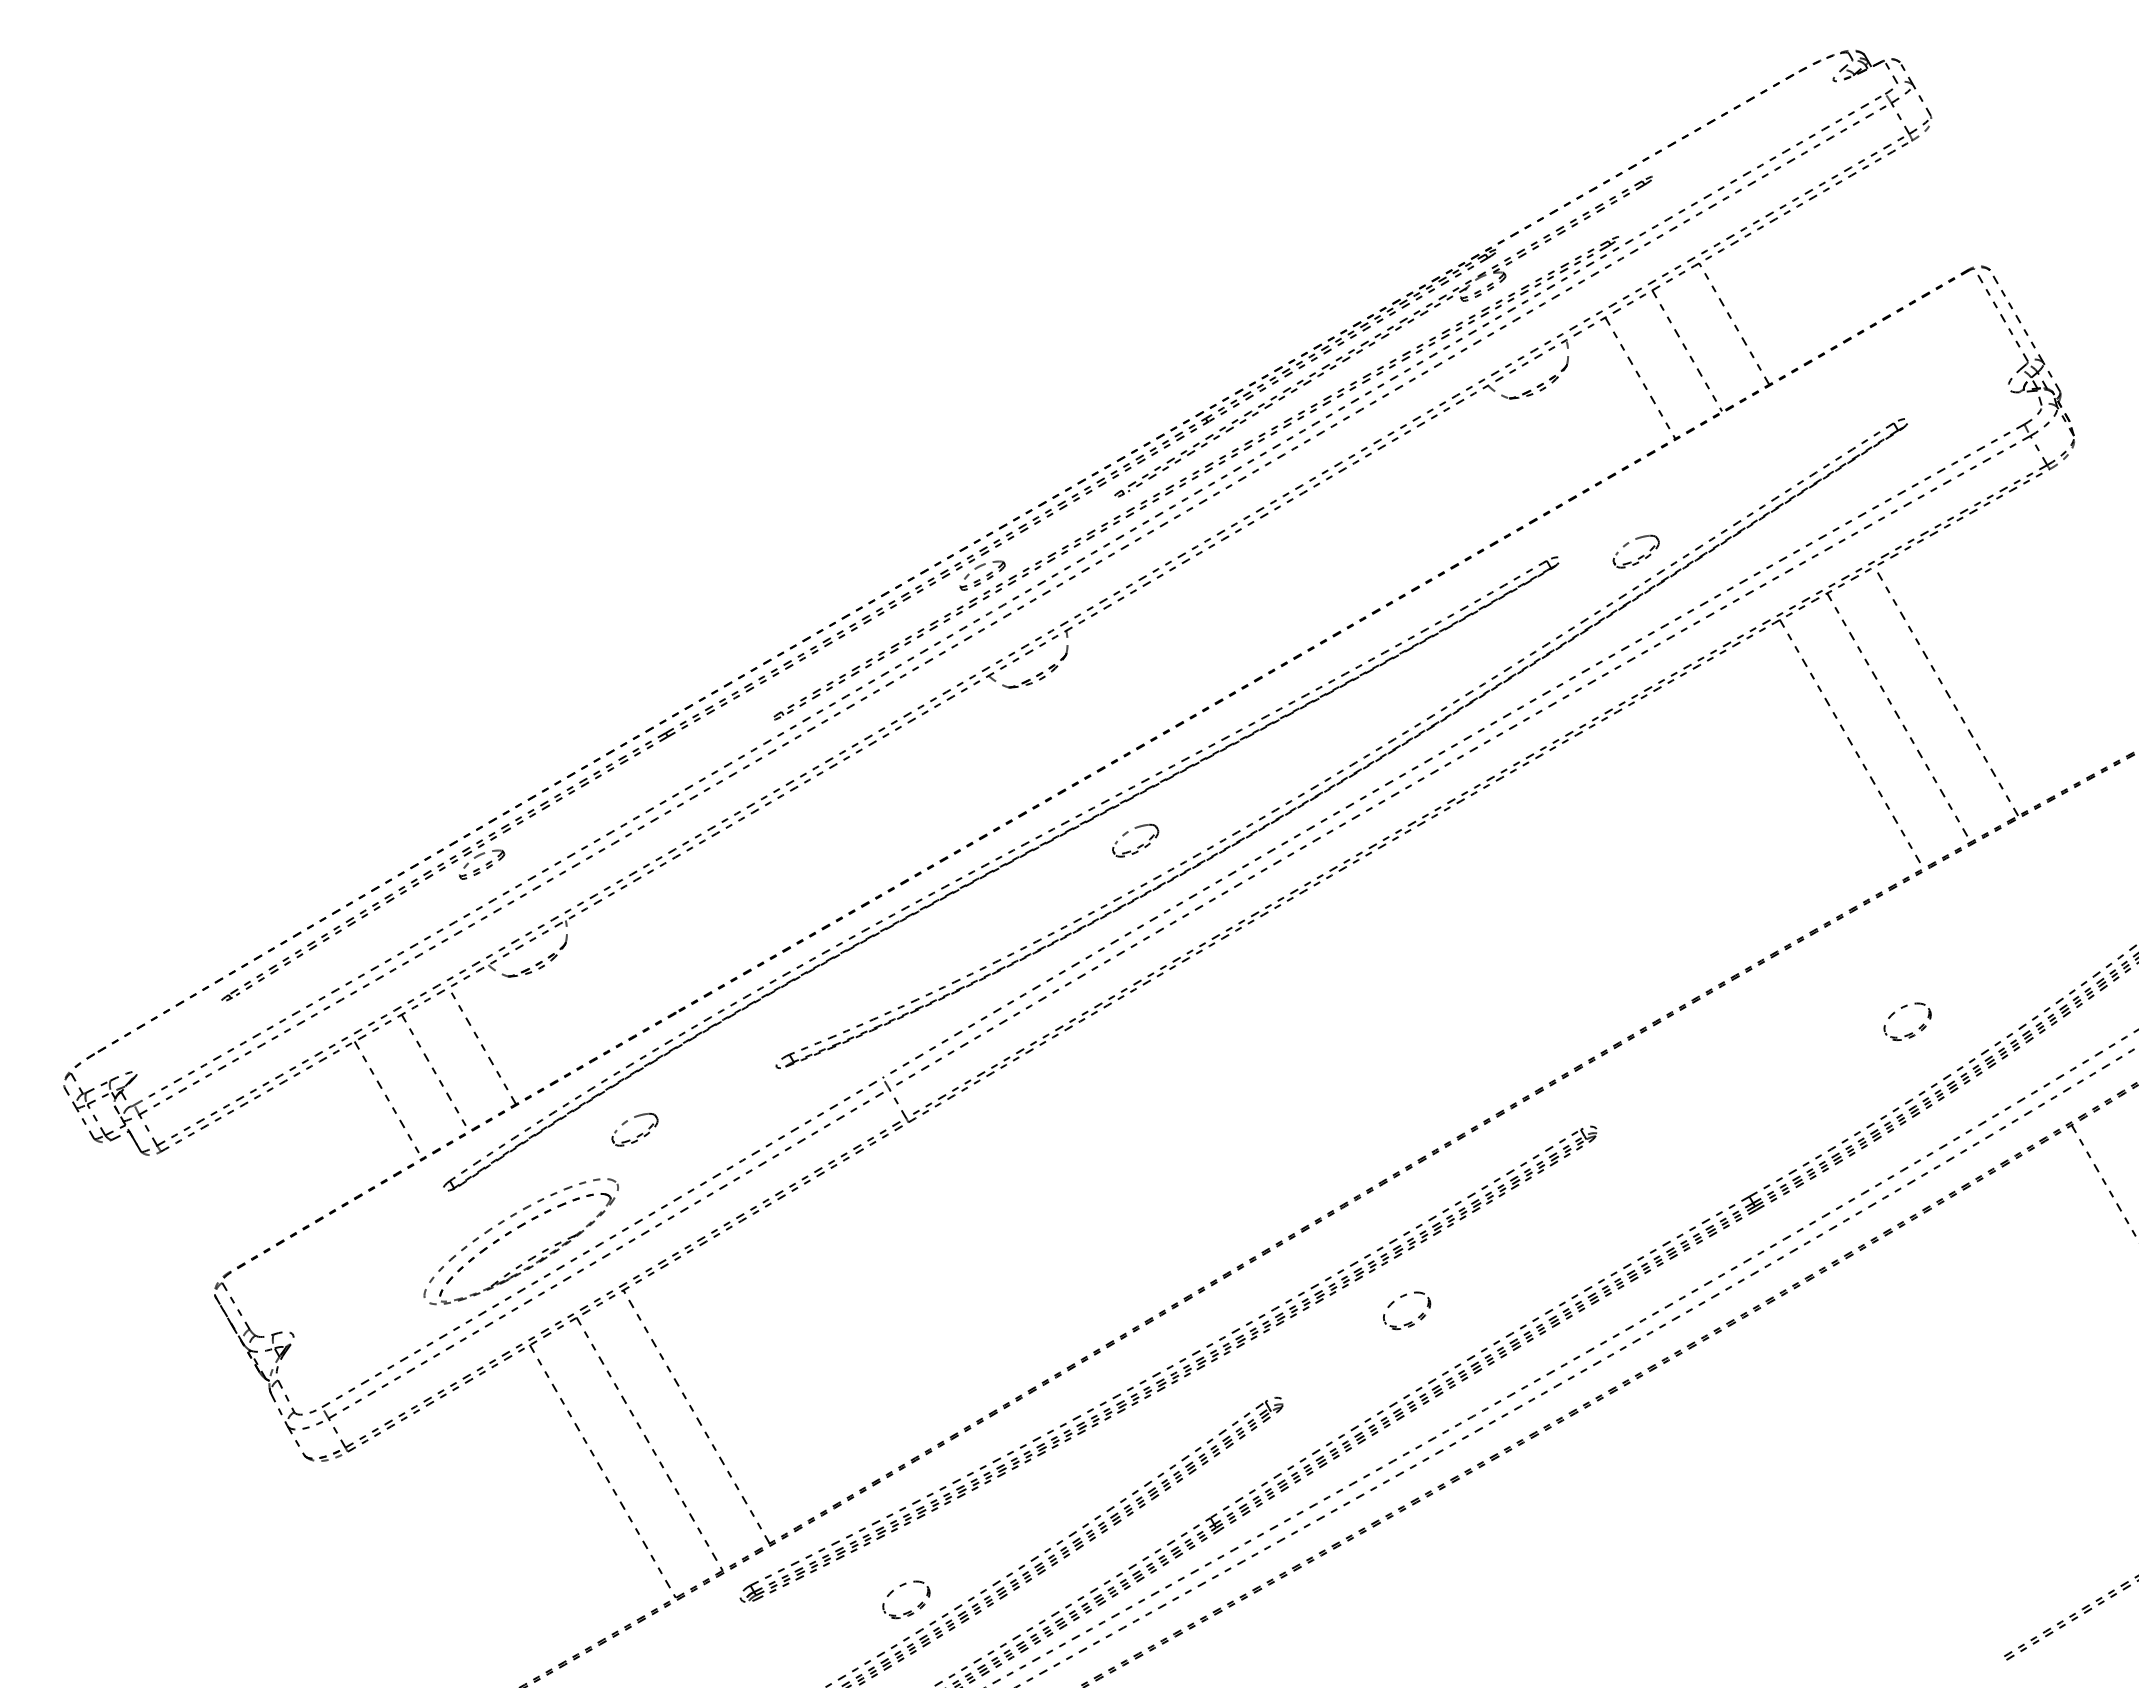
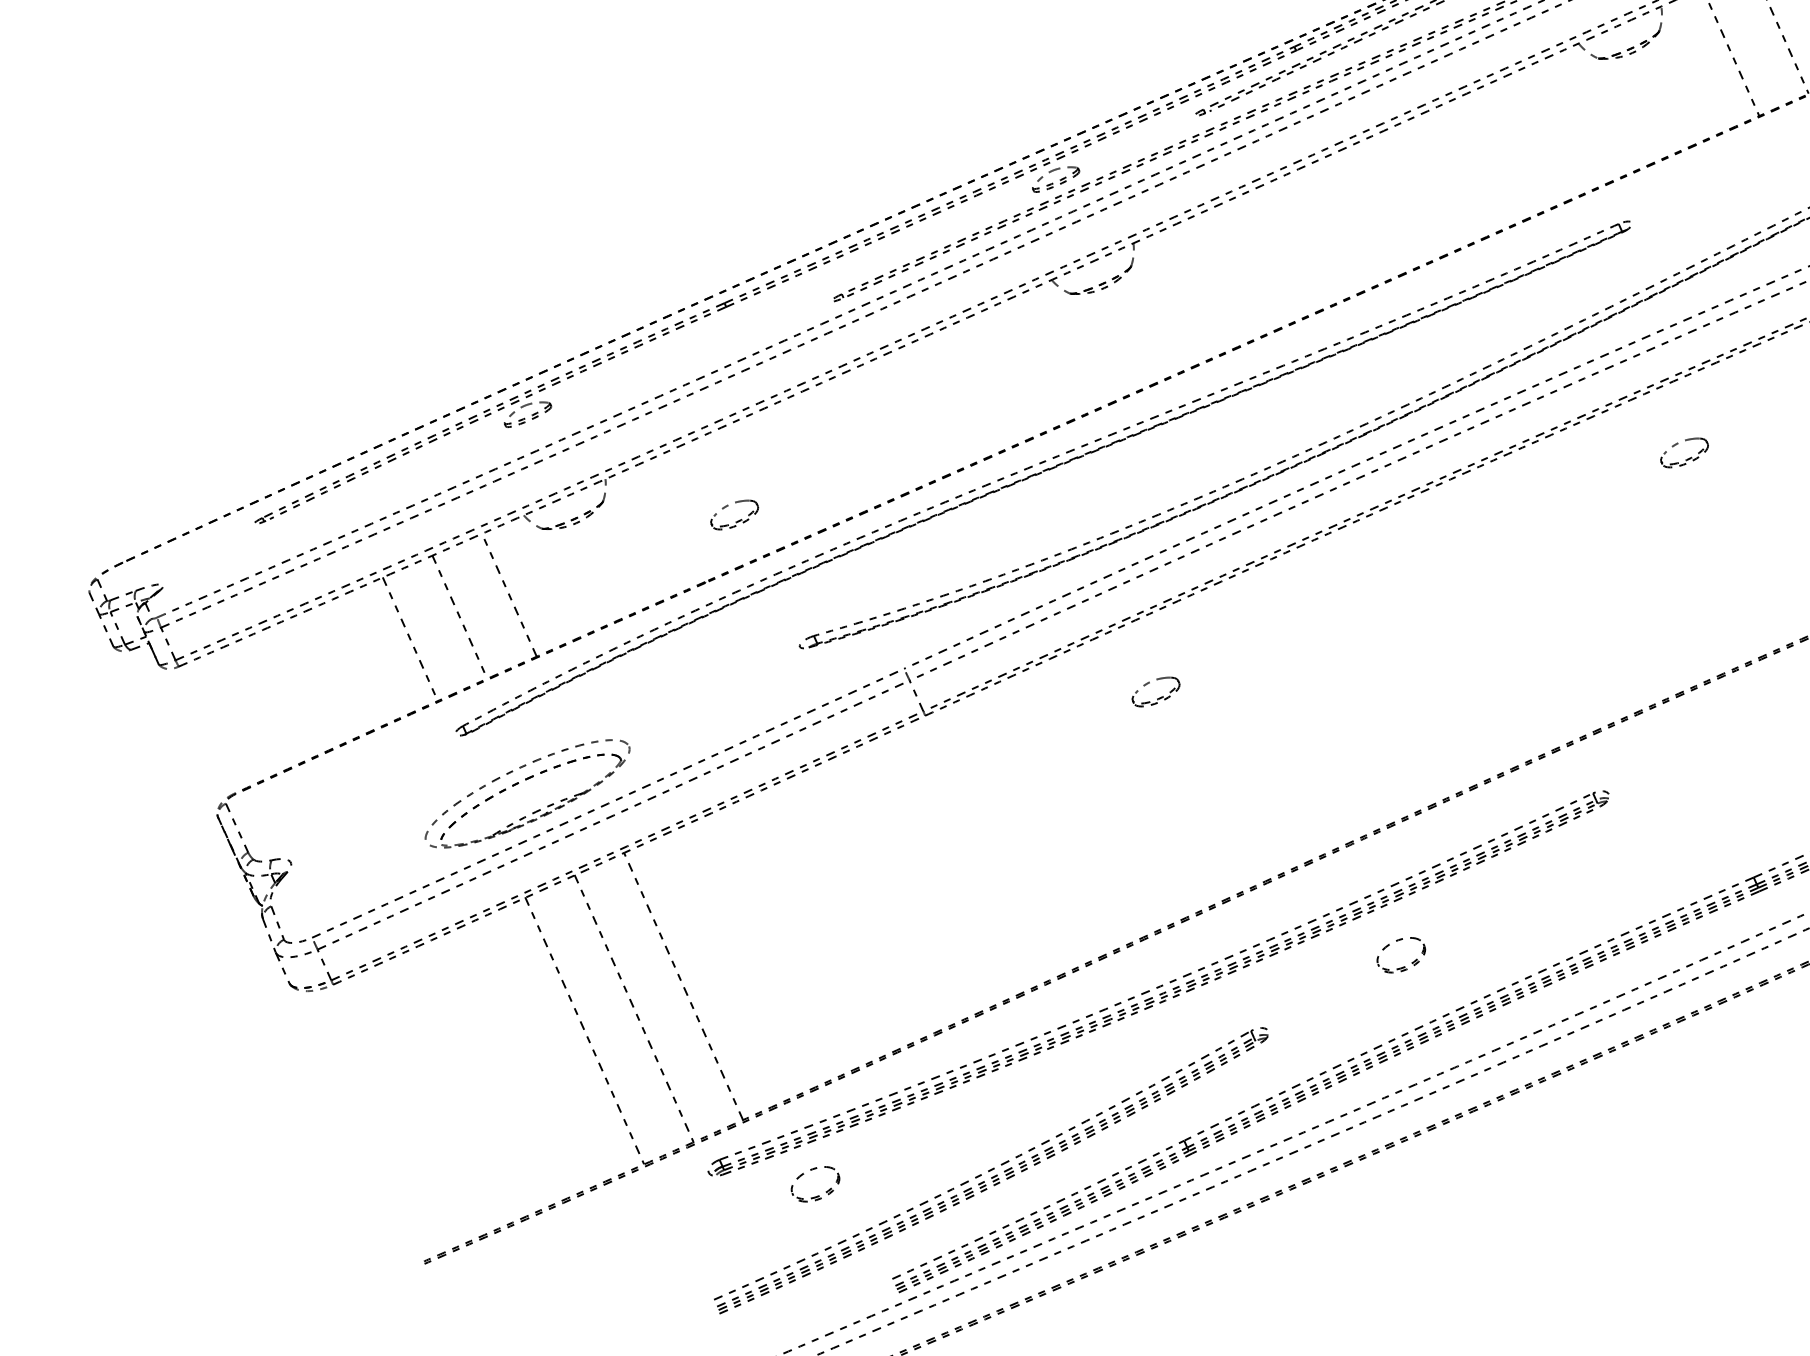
part: (1638, 557) -> (1686, 458), moved
part: (1139, 845) -> (1159, 697), moved
part: (637, 1135) -> (736, 521), moved
part: (910, 1610) -> (818, 1195), moved

